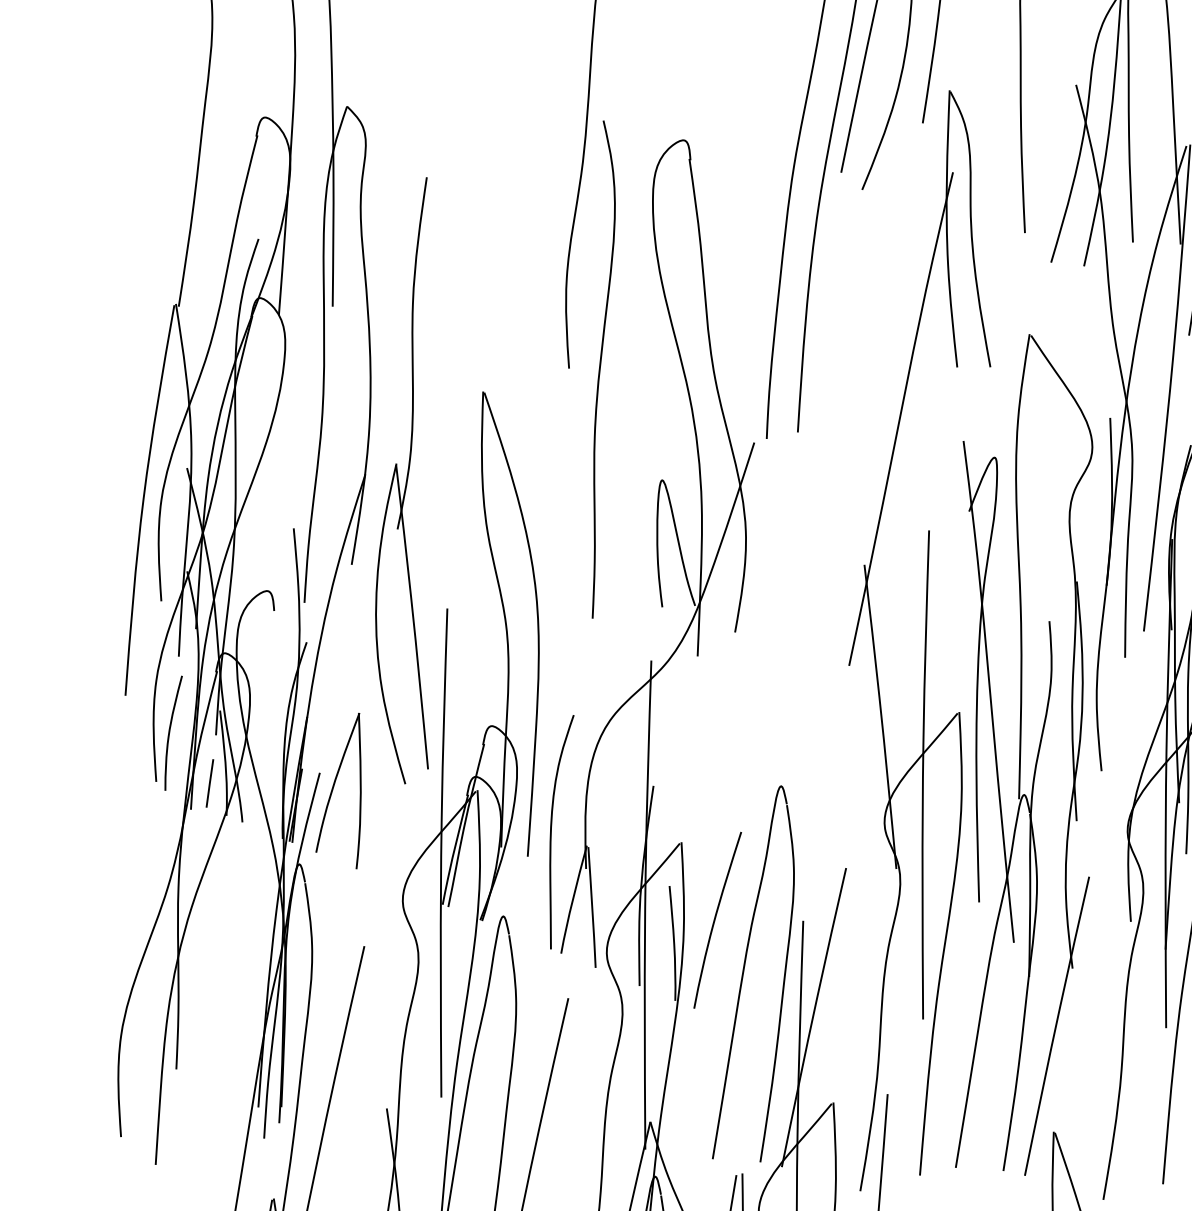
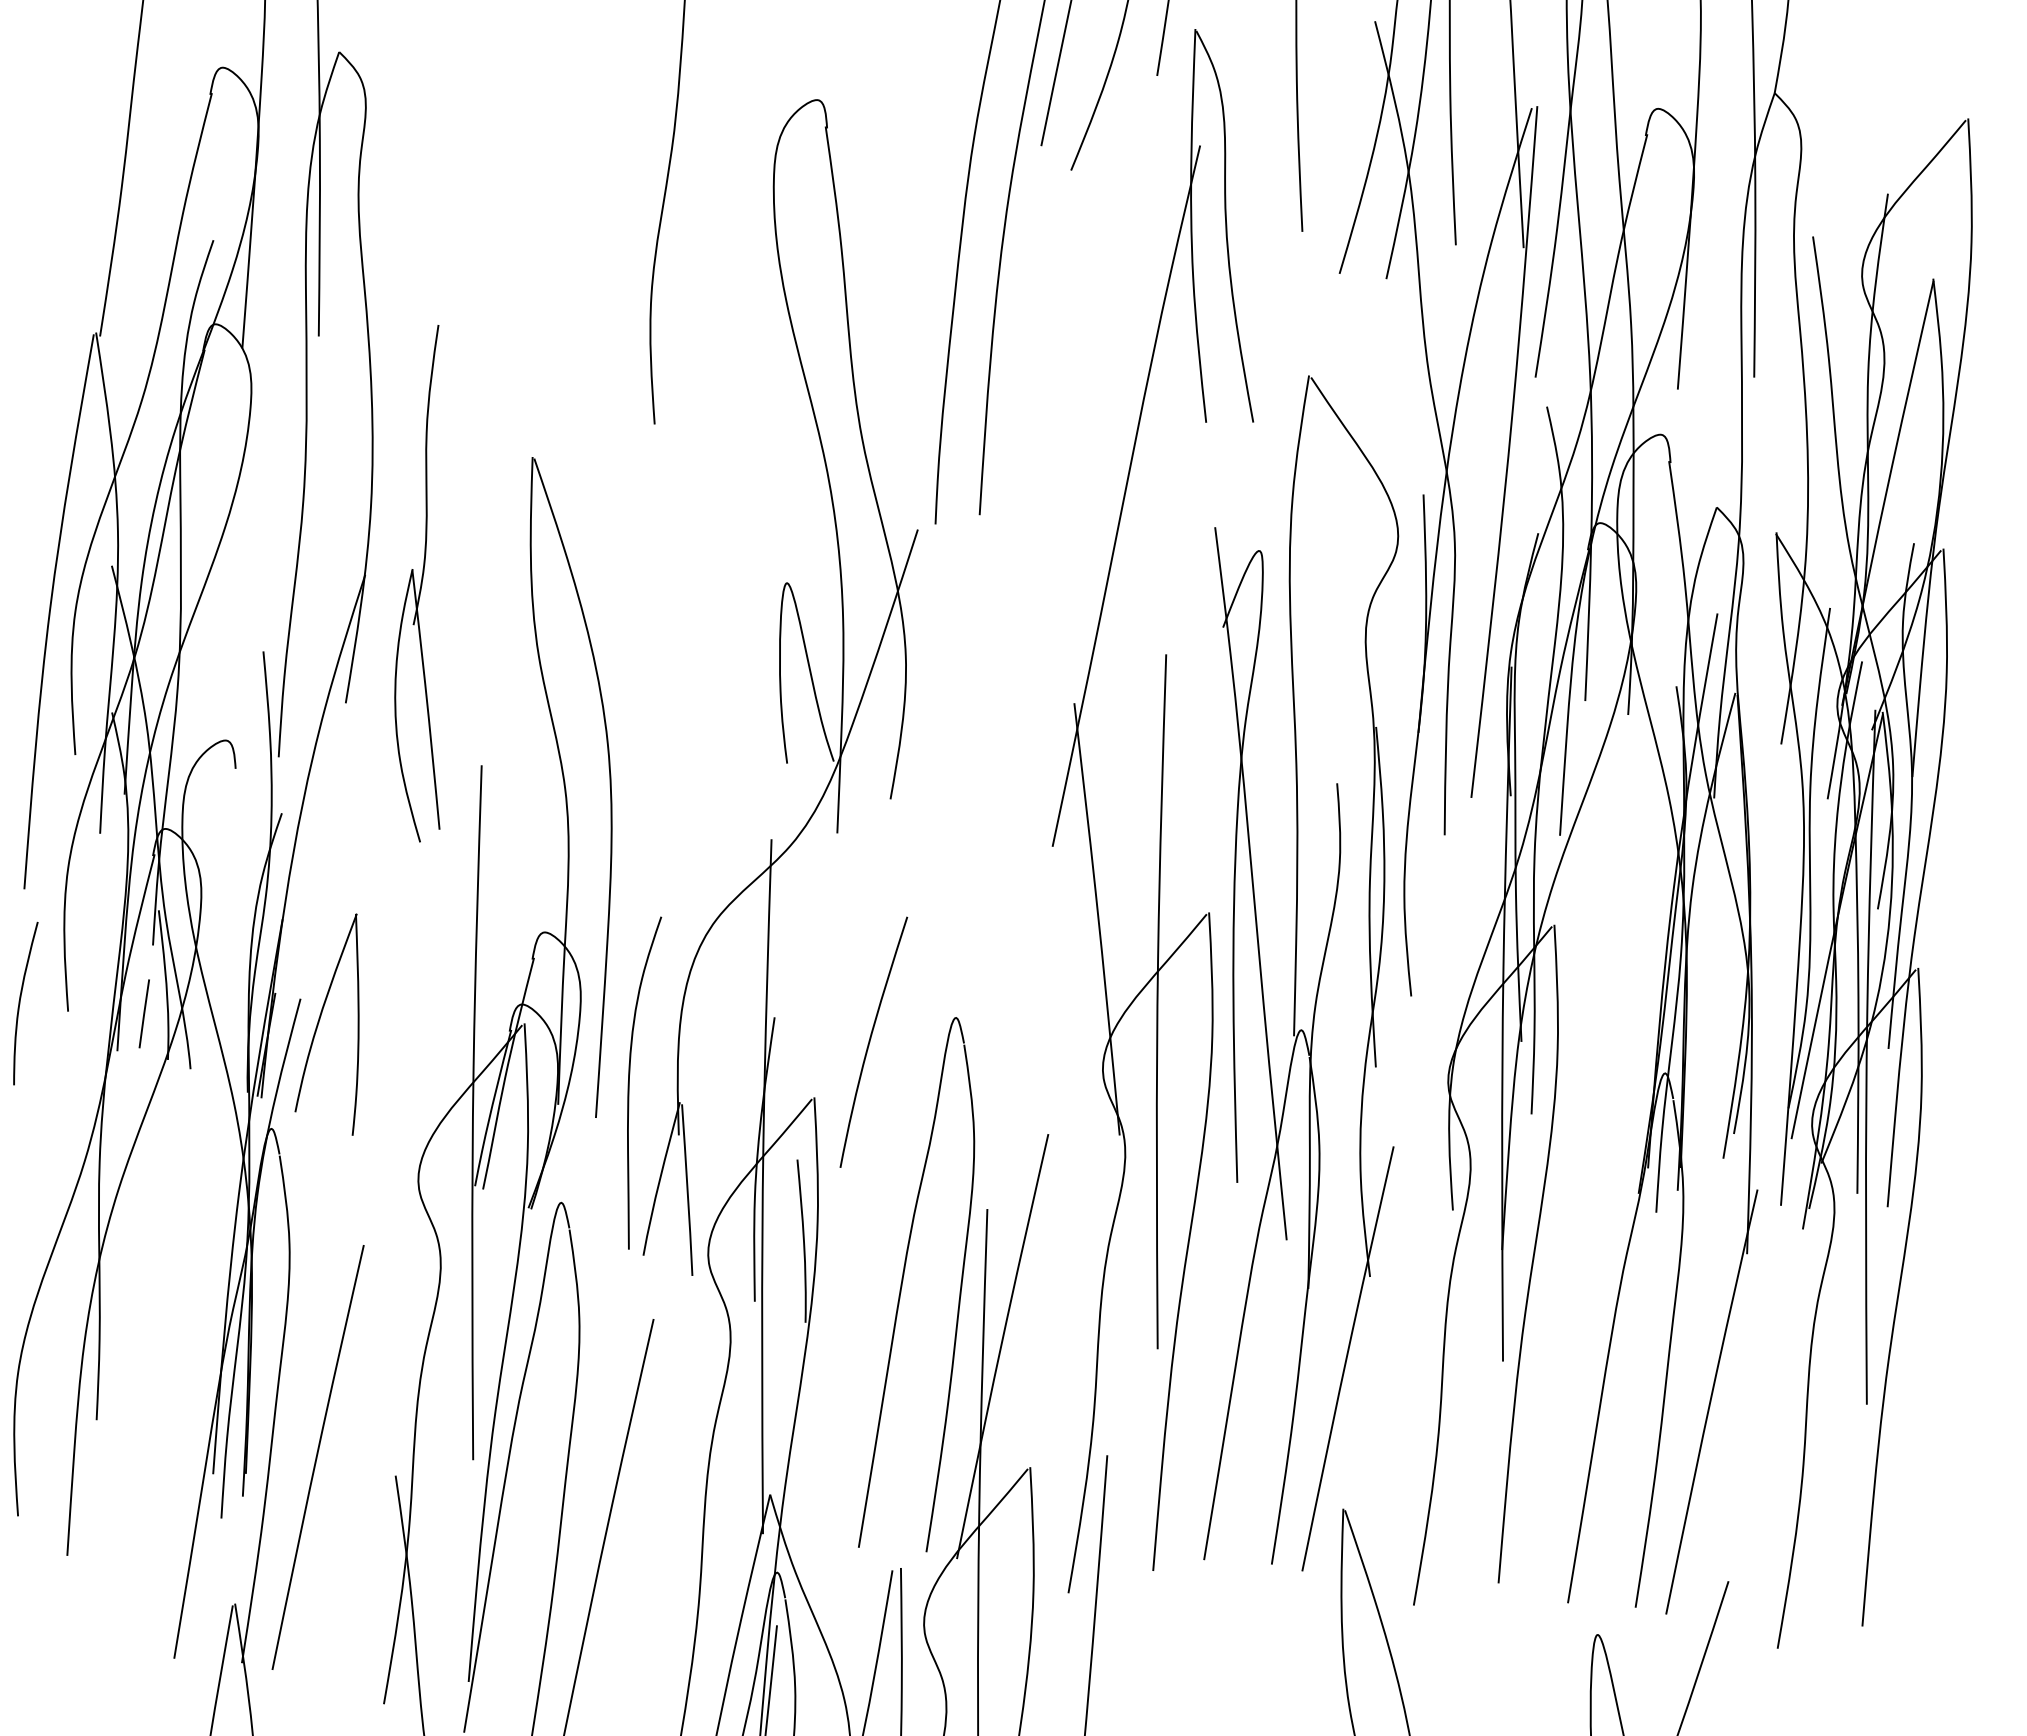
curve: (600, 369) -> (699, 425), removed
part: (402, 480) -> (417, 583), size x0.6
curve: (169, 733) -> (20, 1003), moved
curve: (715, 919) -> (870, 1041), moved

